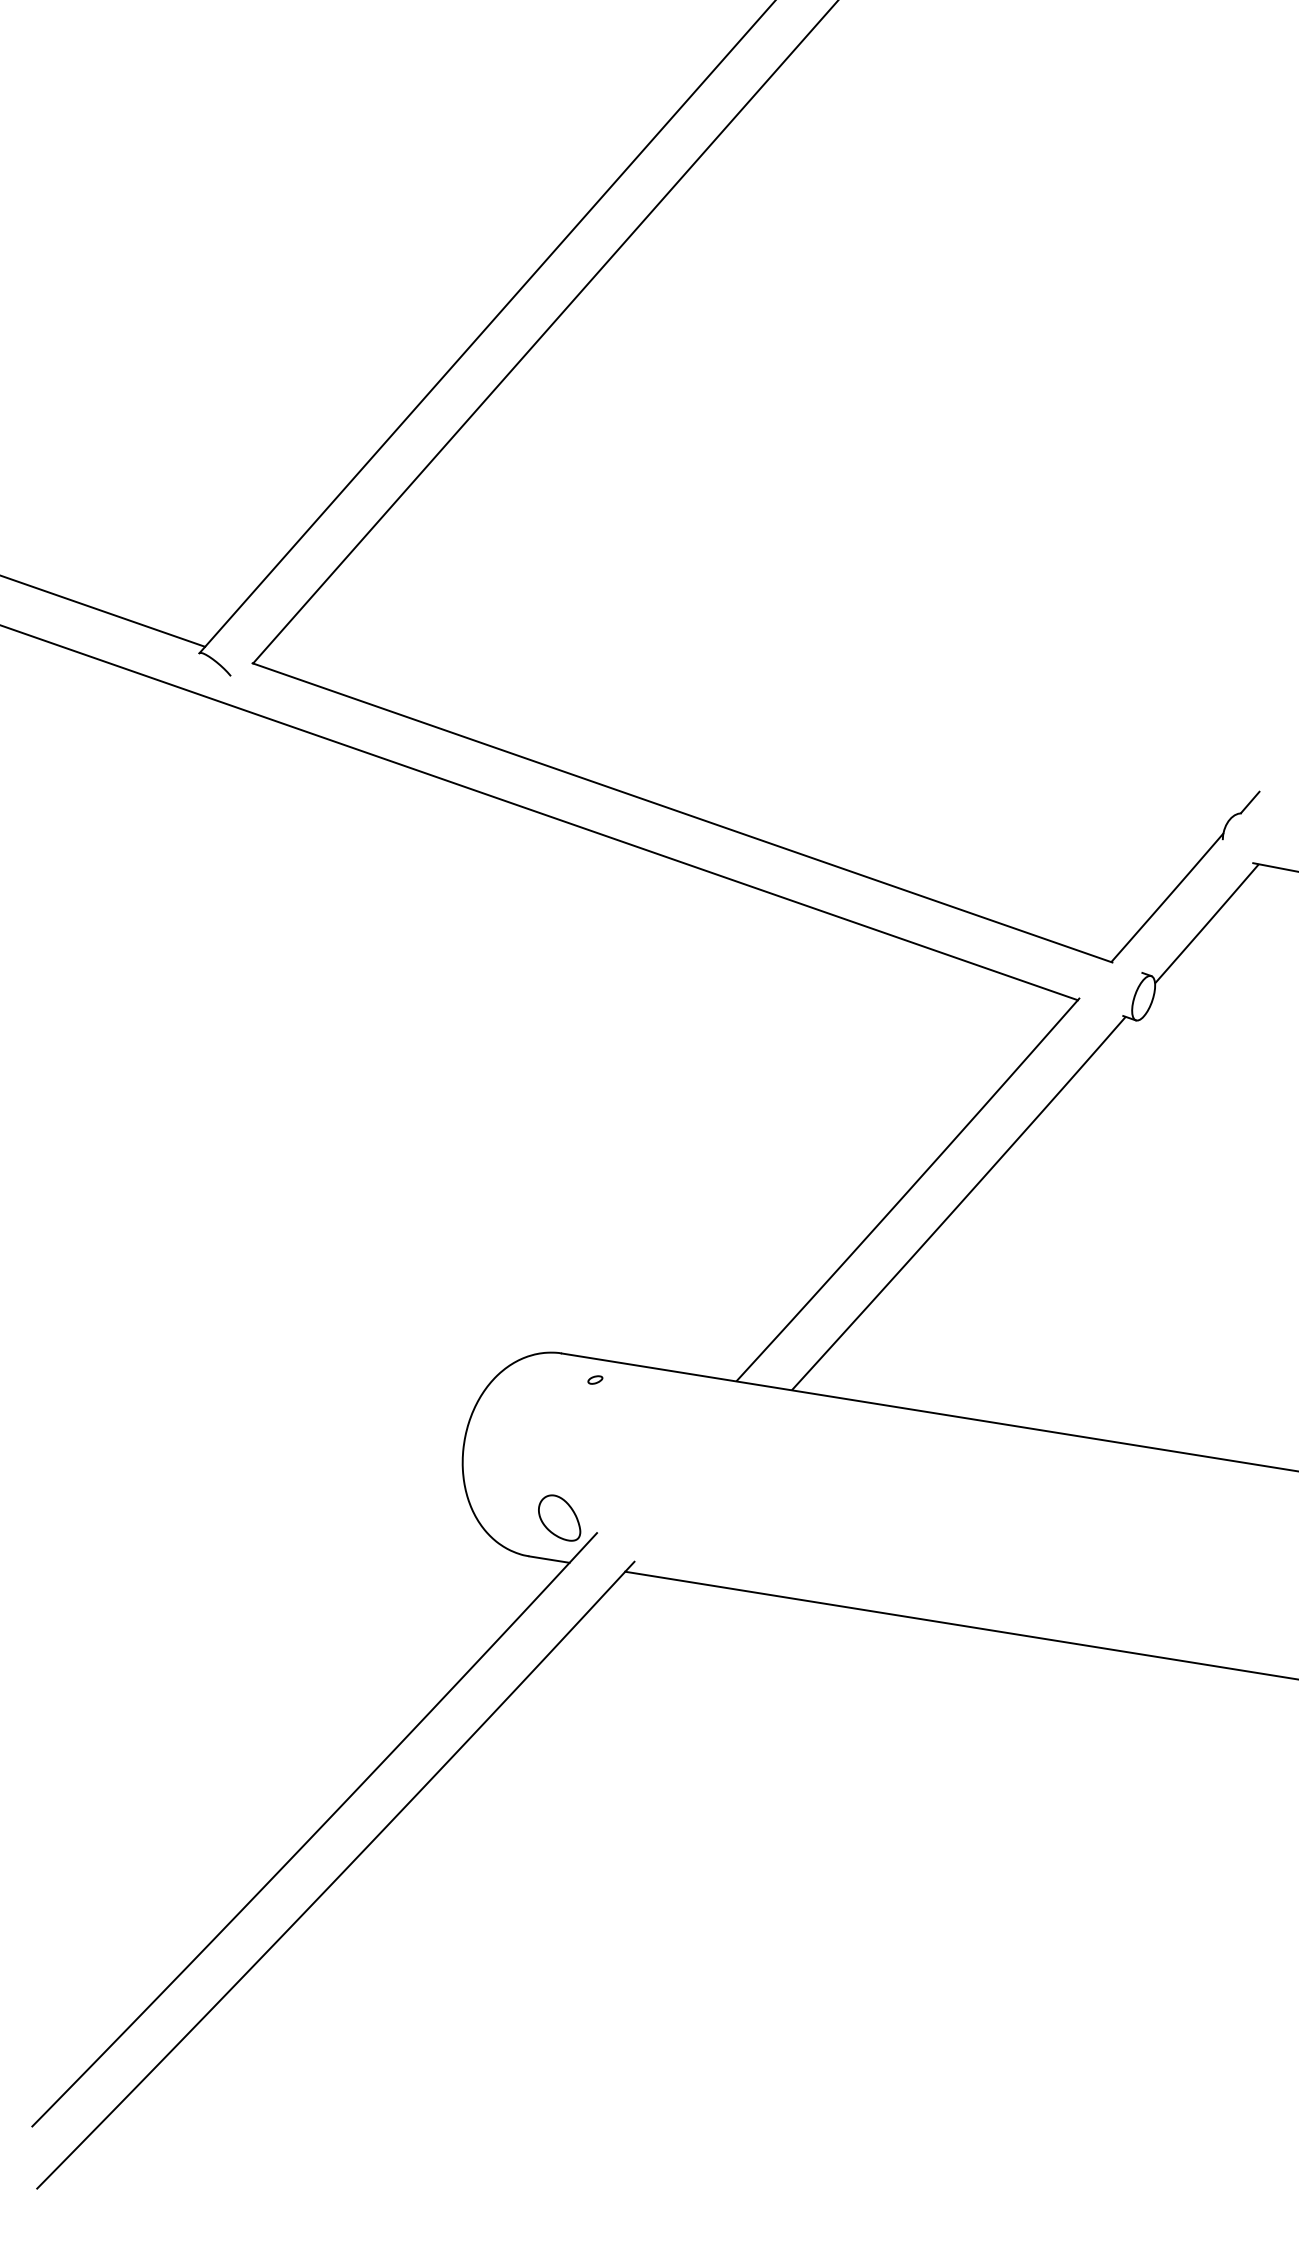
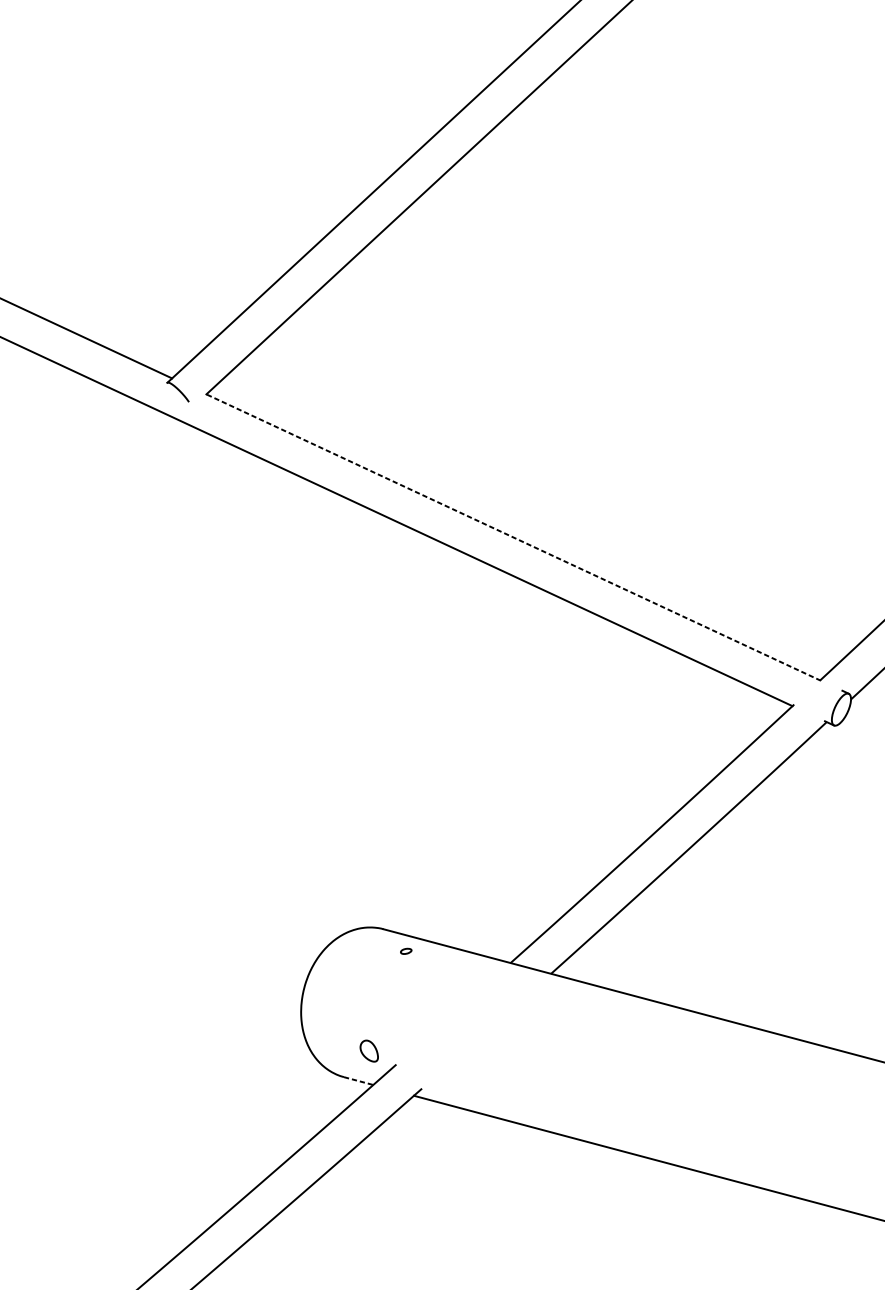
line: (682, 812) -> (513, 537), solid -> dashed
part: (559, 1517) -> (369, 1050), size x0.6
line: (549, 1559) -> (358, 1080), solid -> dashed

